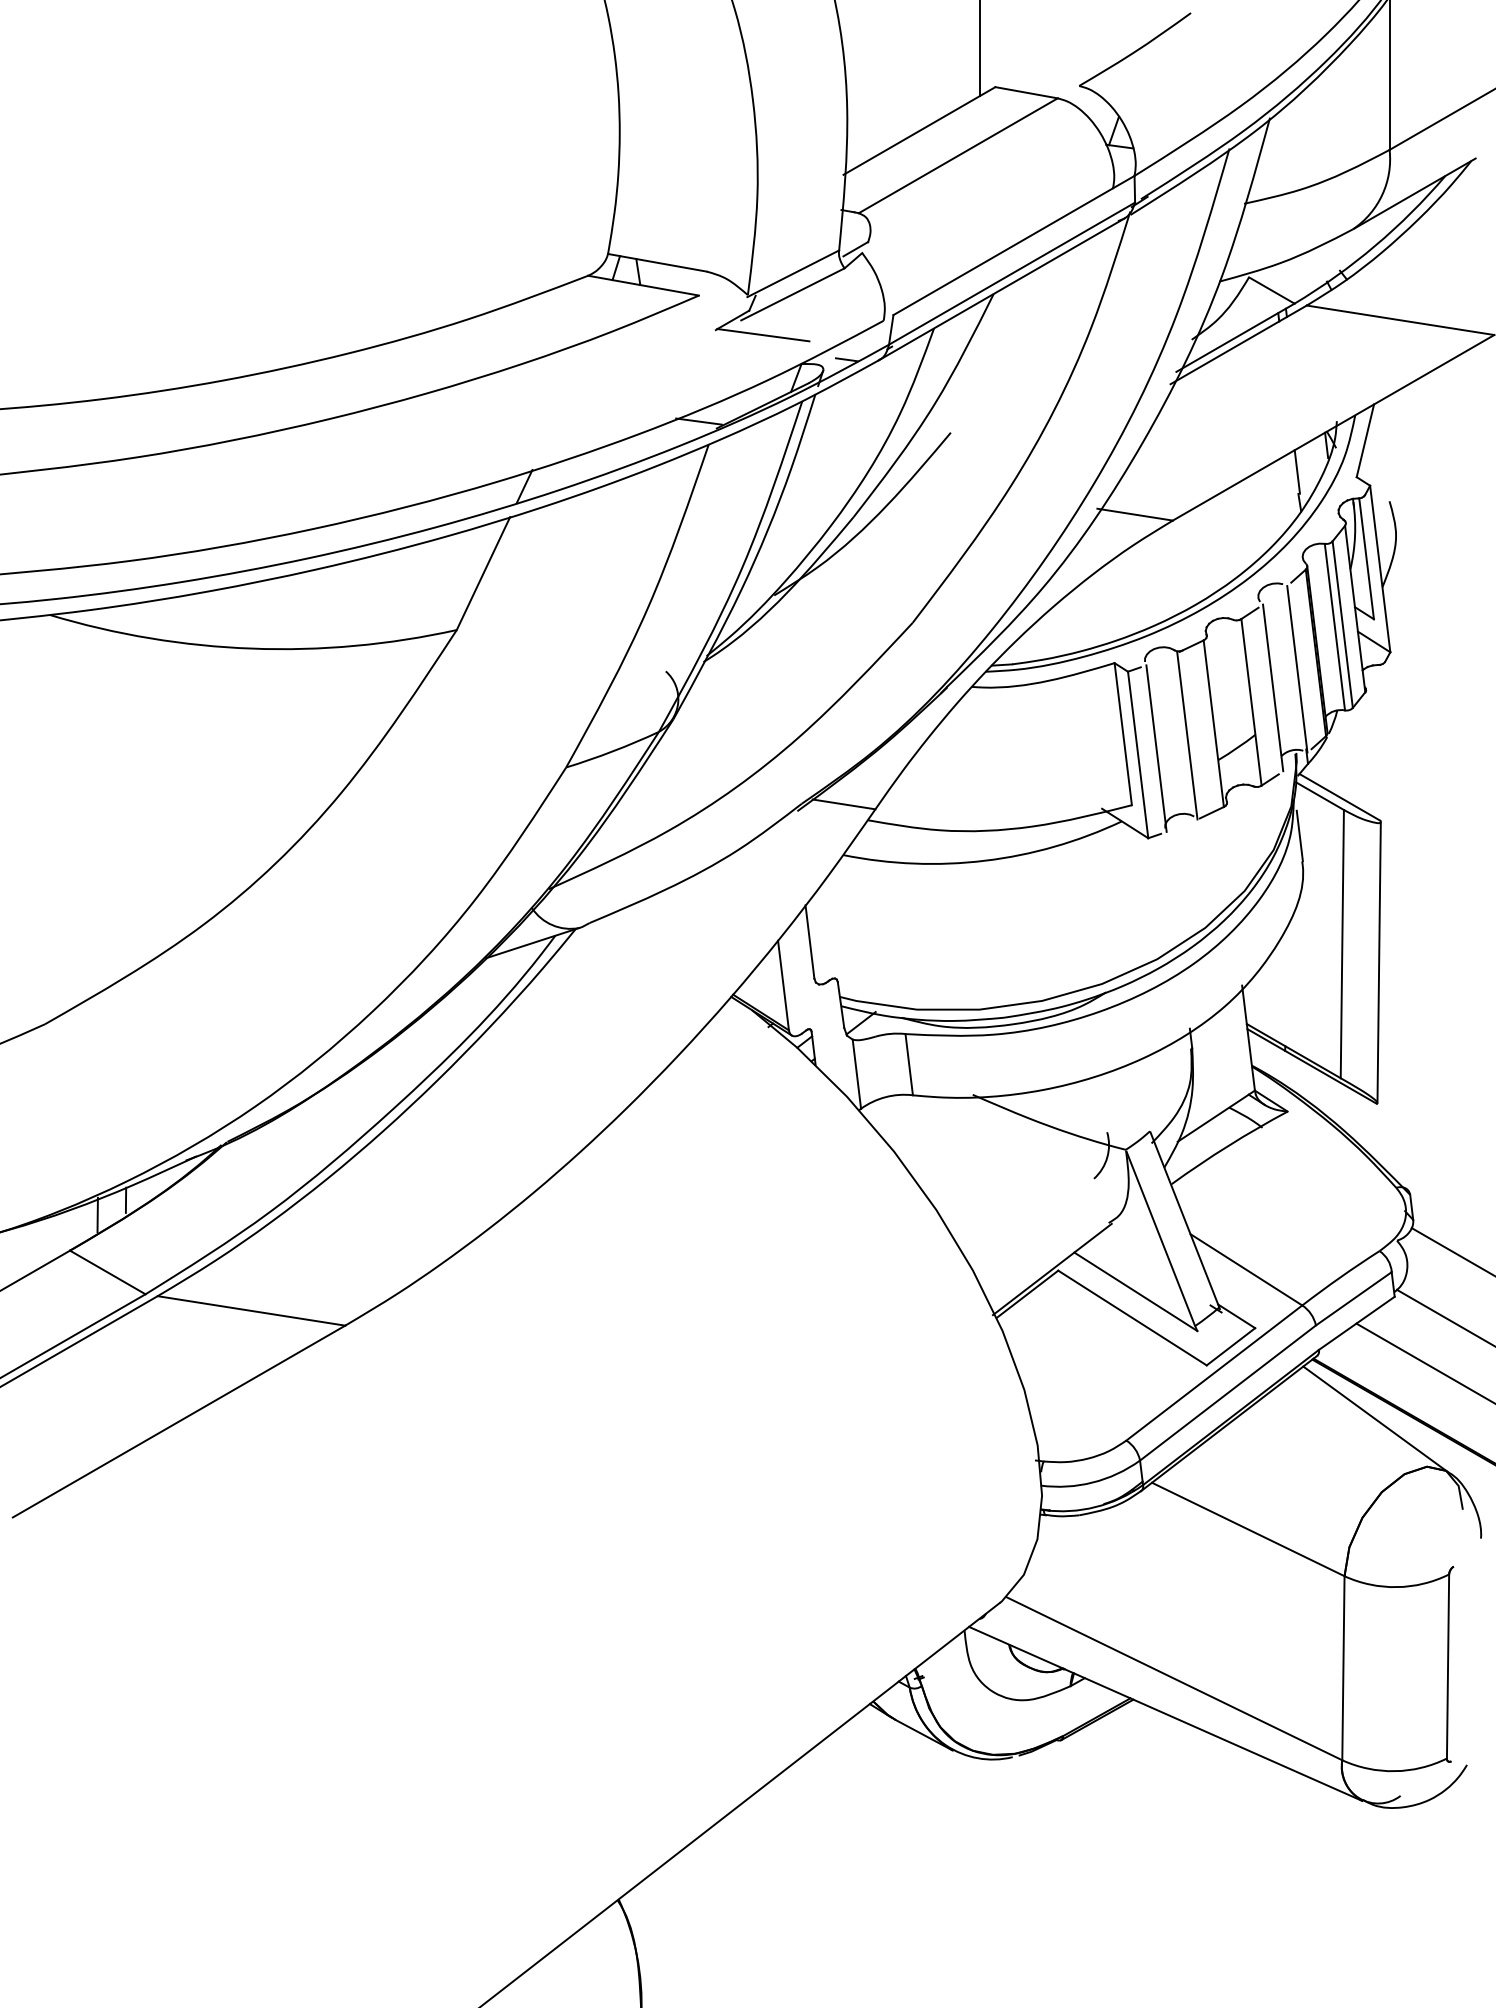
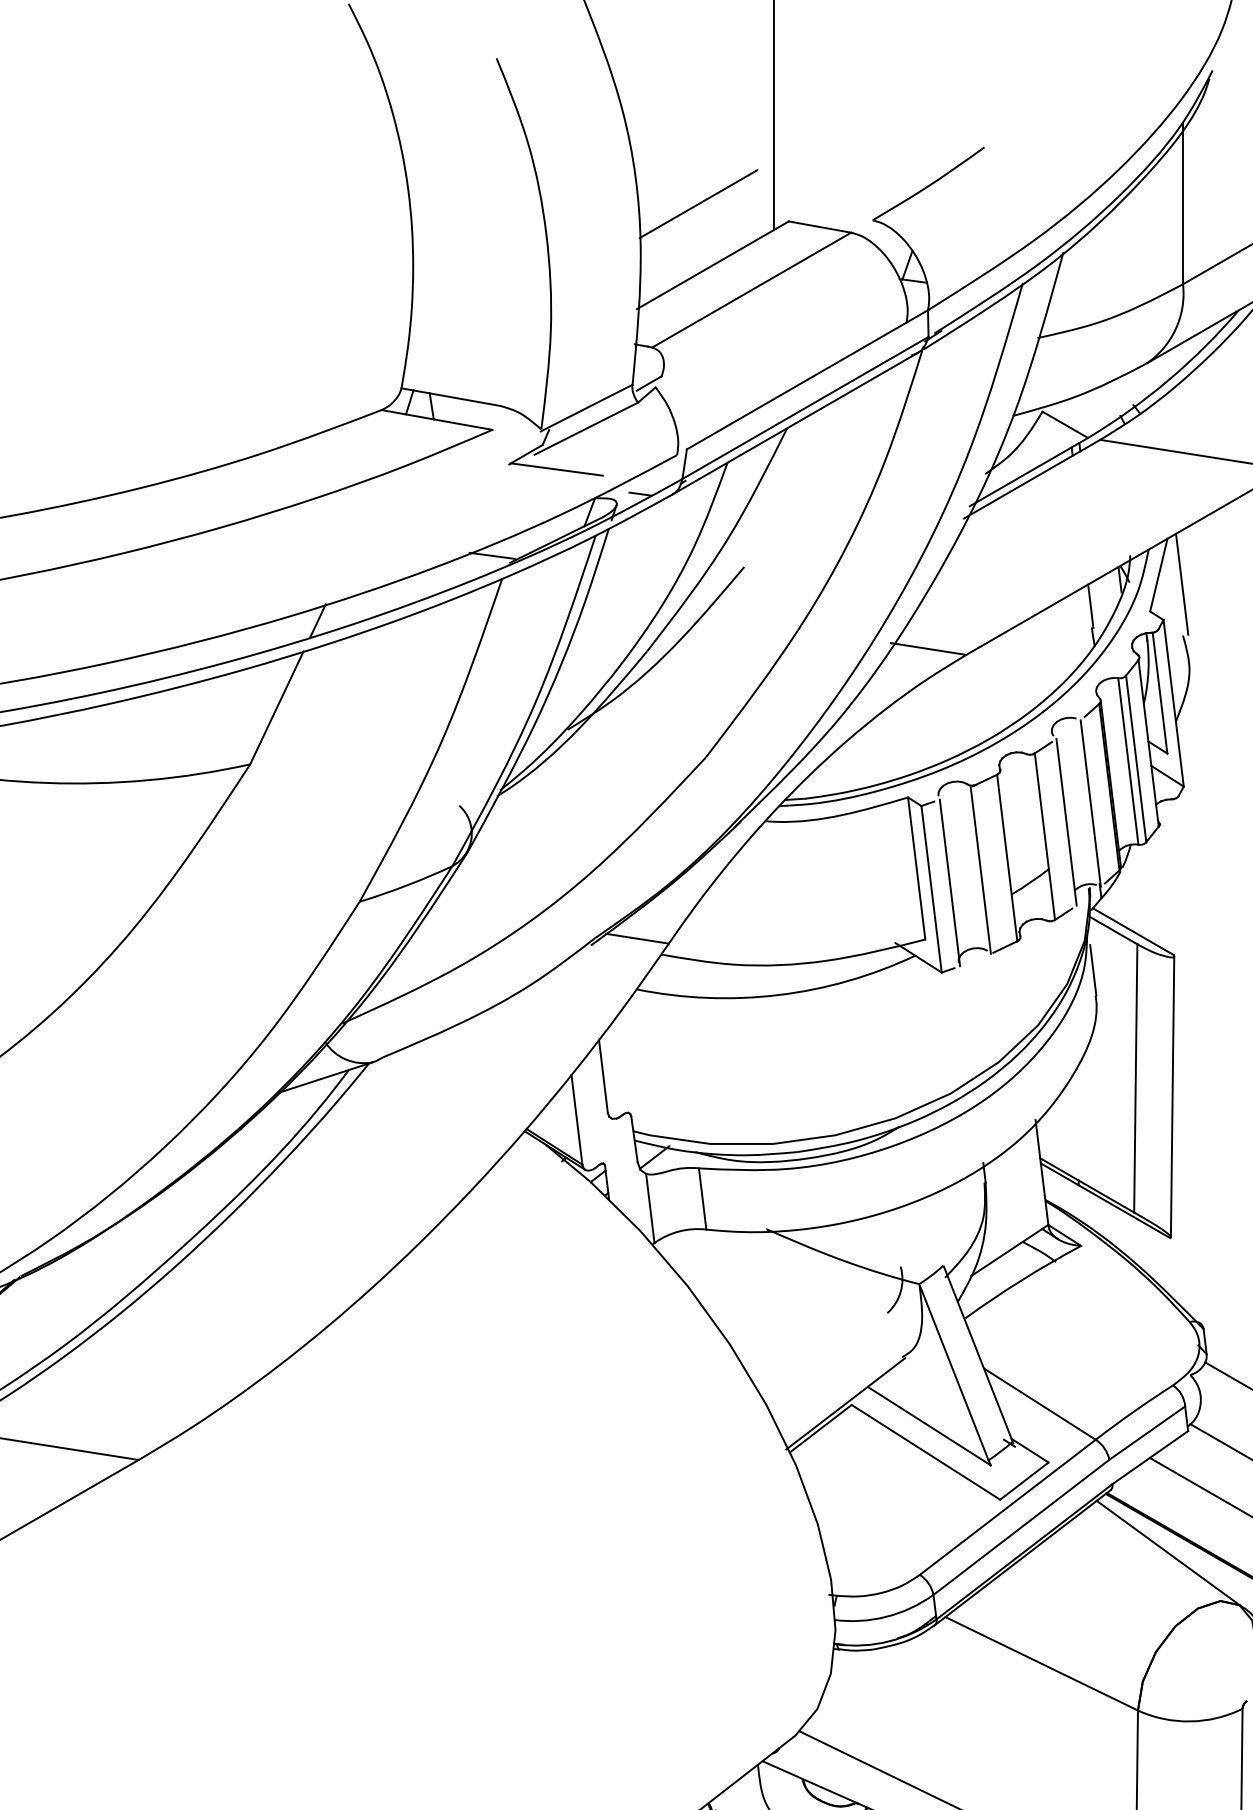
line: (904, 69) -> (697, 203), added
line: (1388, 449) -> (1181, 583), added

